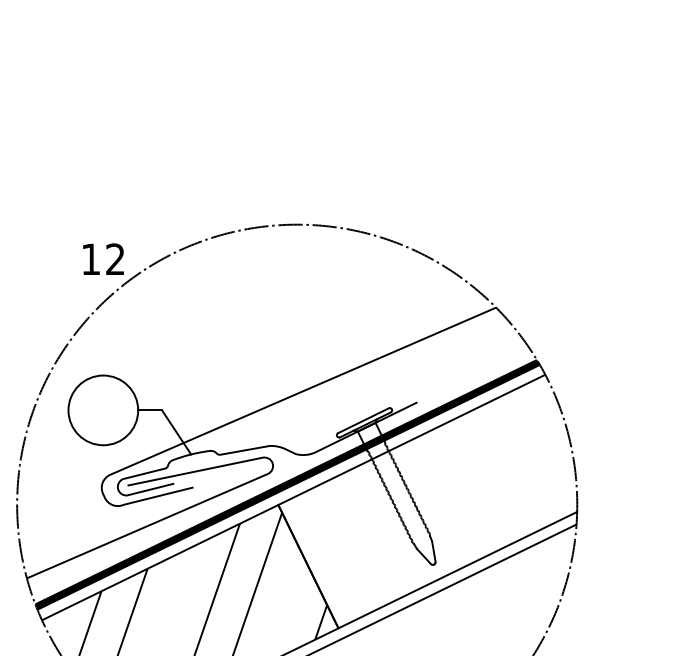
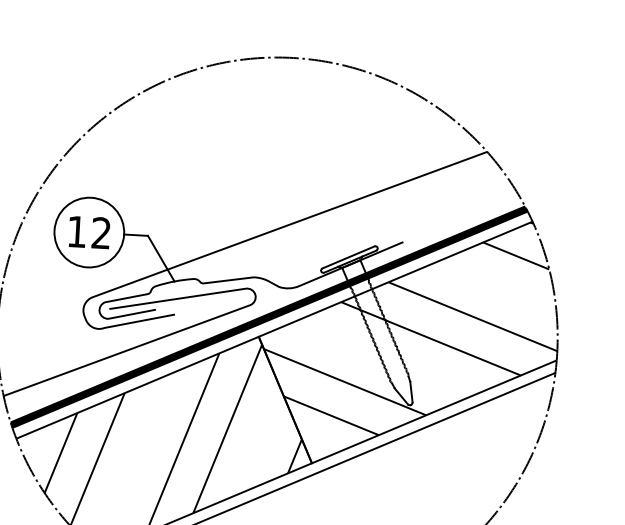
text: (103, 258) -> (89, 231), moved
hatch: (430, 485) -> (411, 325), added

